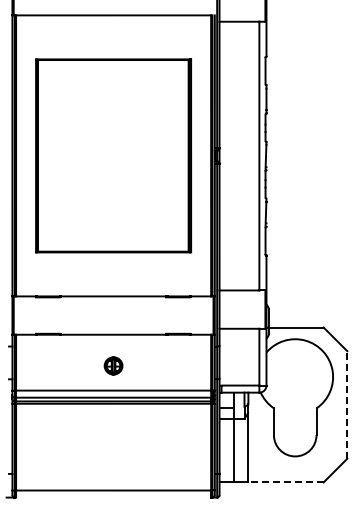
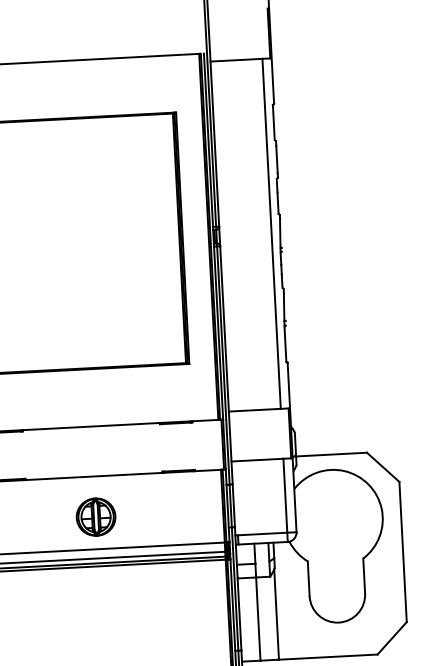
part: (113, 365) -> (95, 516), size x1.67
line: (347, 404) -> (403, 551), dashed -> solid
line: (285, 482) -> (327, 657), dashed -> solid

